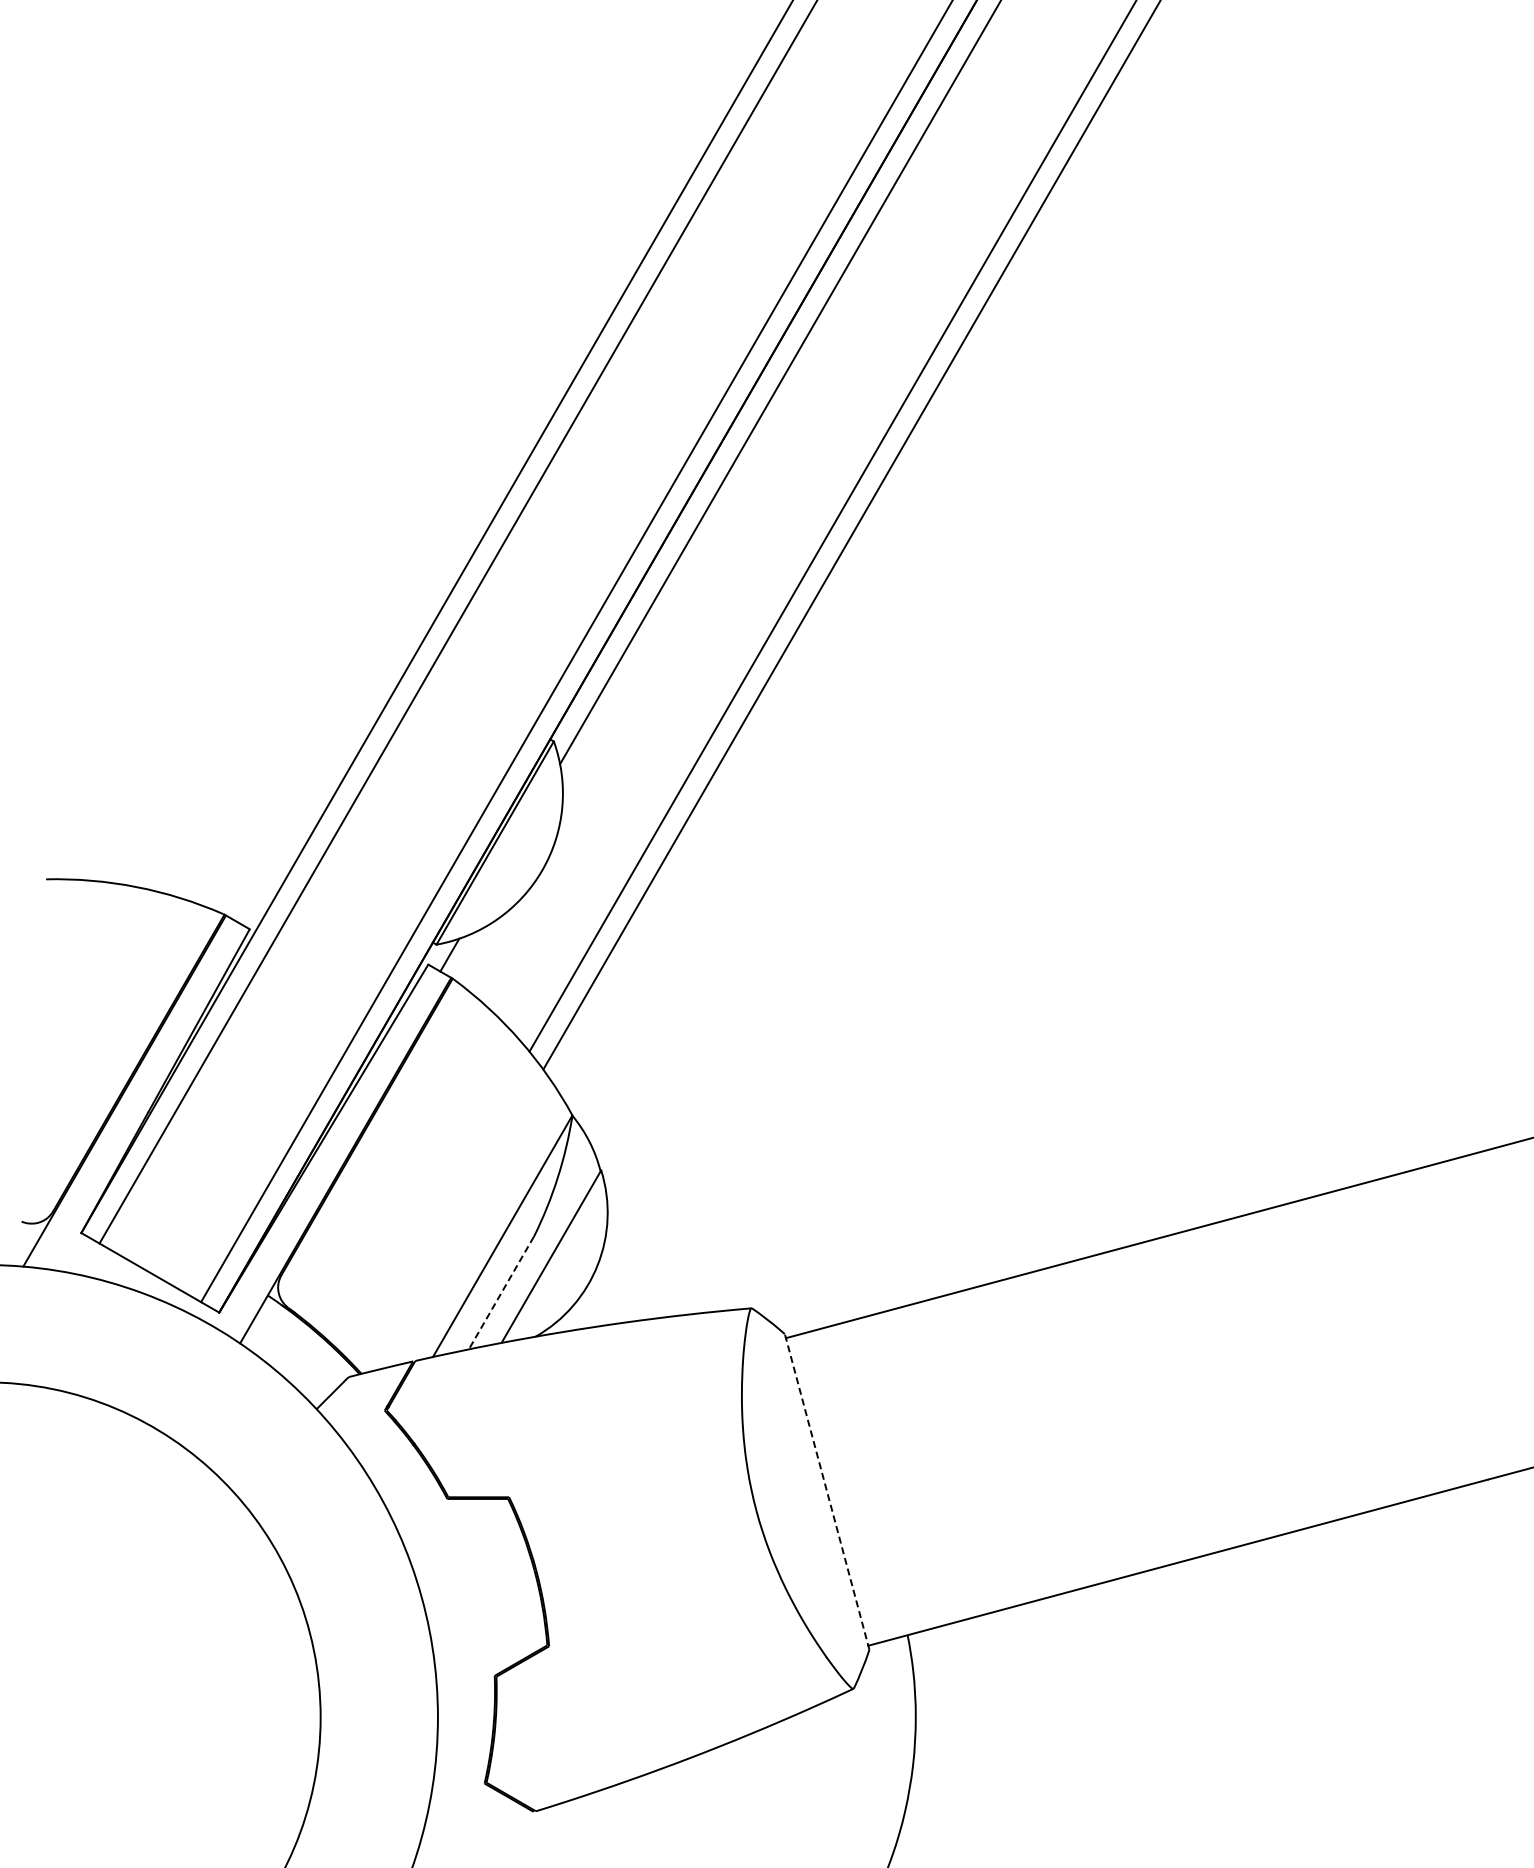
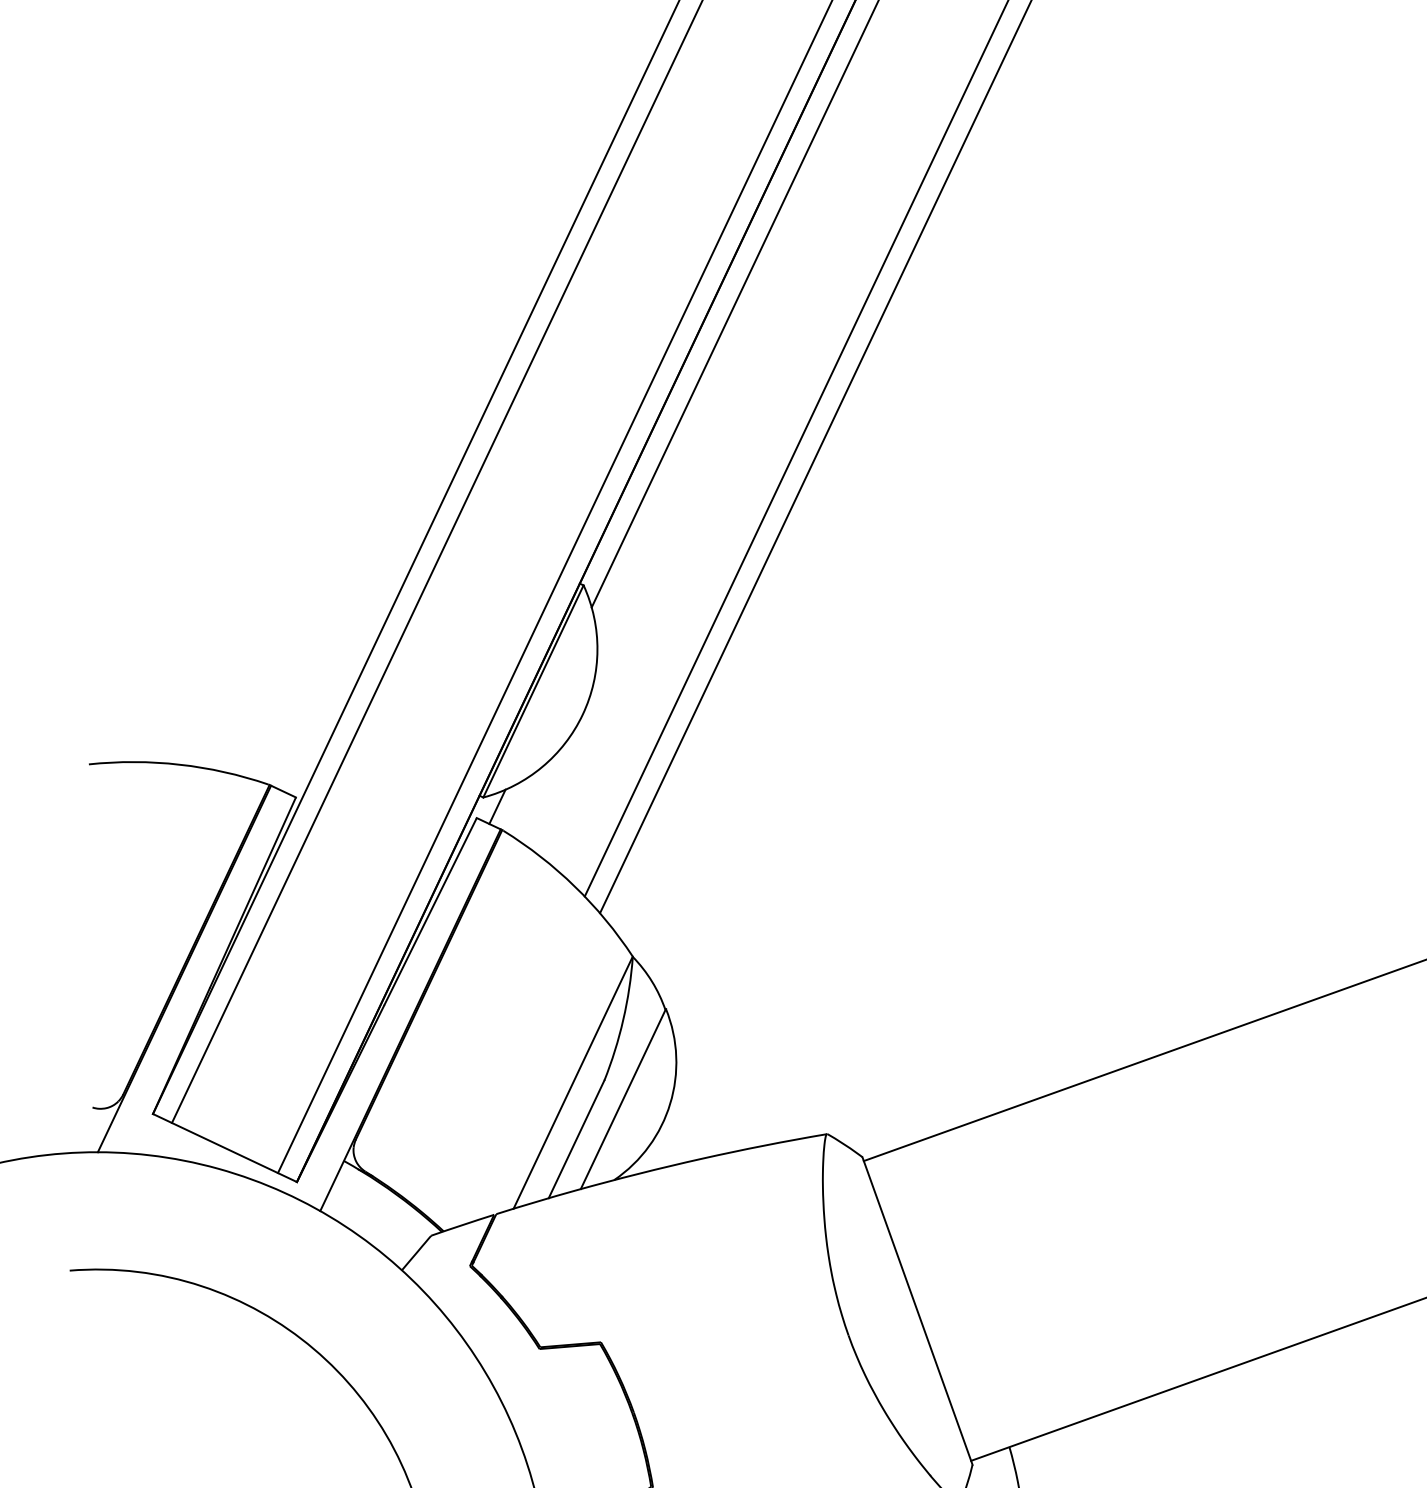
line: (501, 1293) -> (576, 1139), dashed -> solid
line: (827, 1491) -> (917, 1310), dashed -> solid

